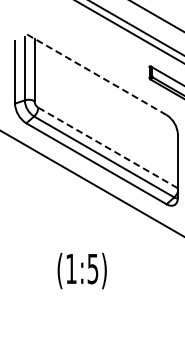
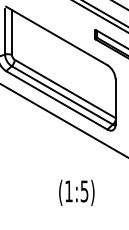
line: (96, 74) -> (56, 35), dashed -> solid
line: (108, 148) -> (65, 89), dashed -> solid
text: (81, 270) -> (76, 192), moved

